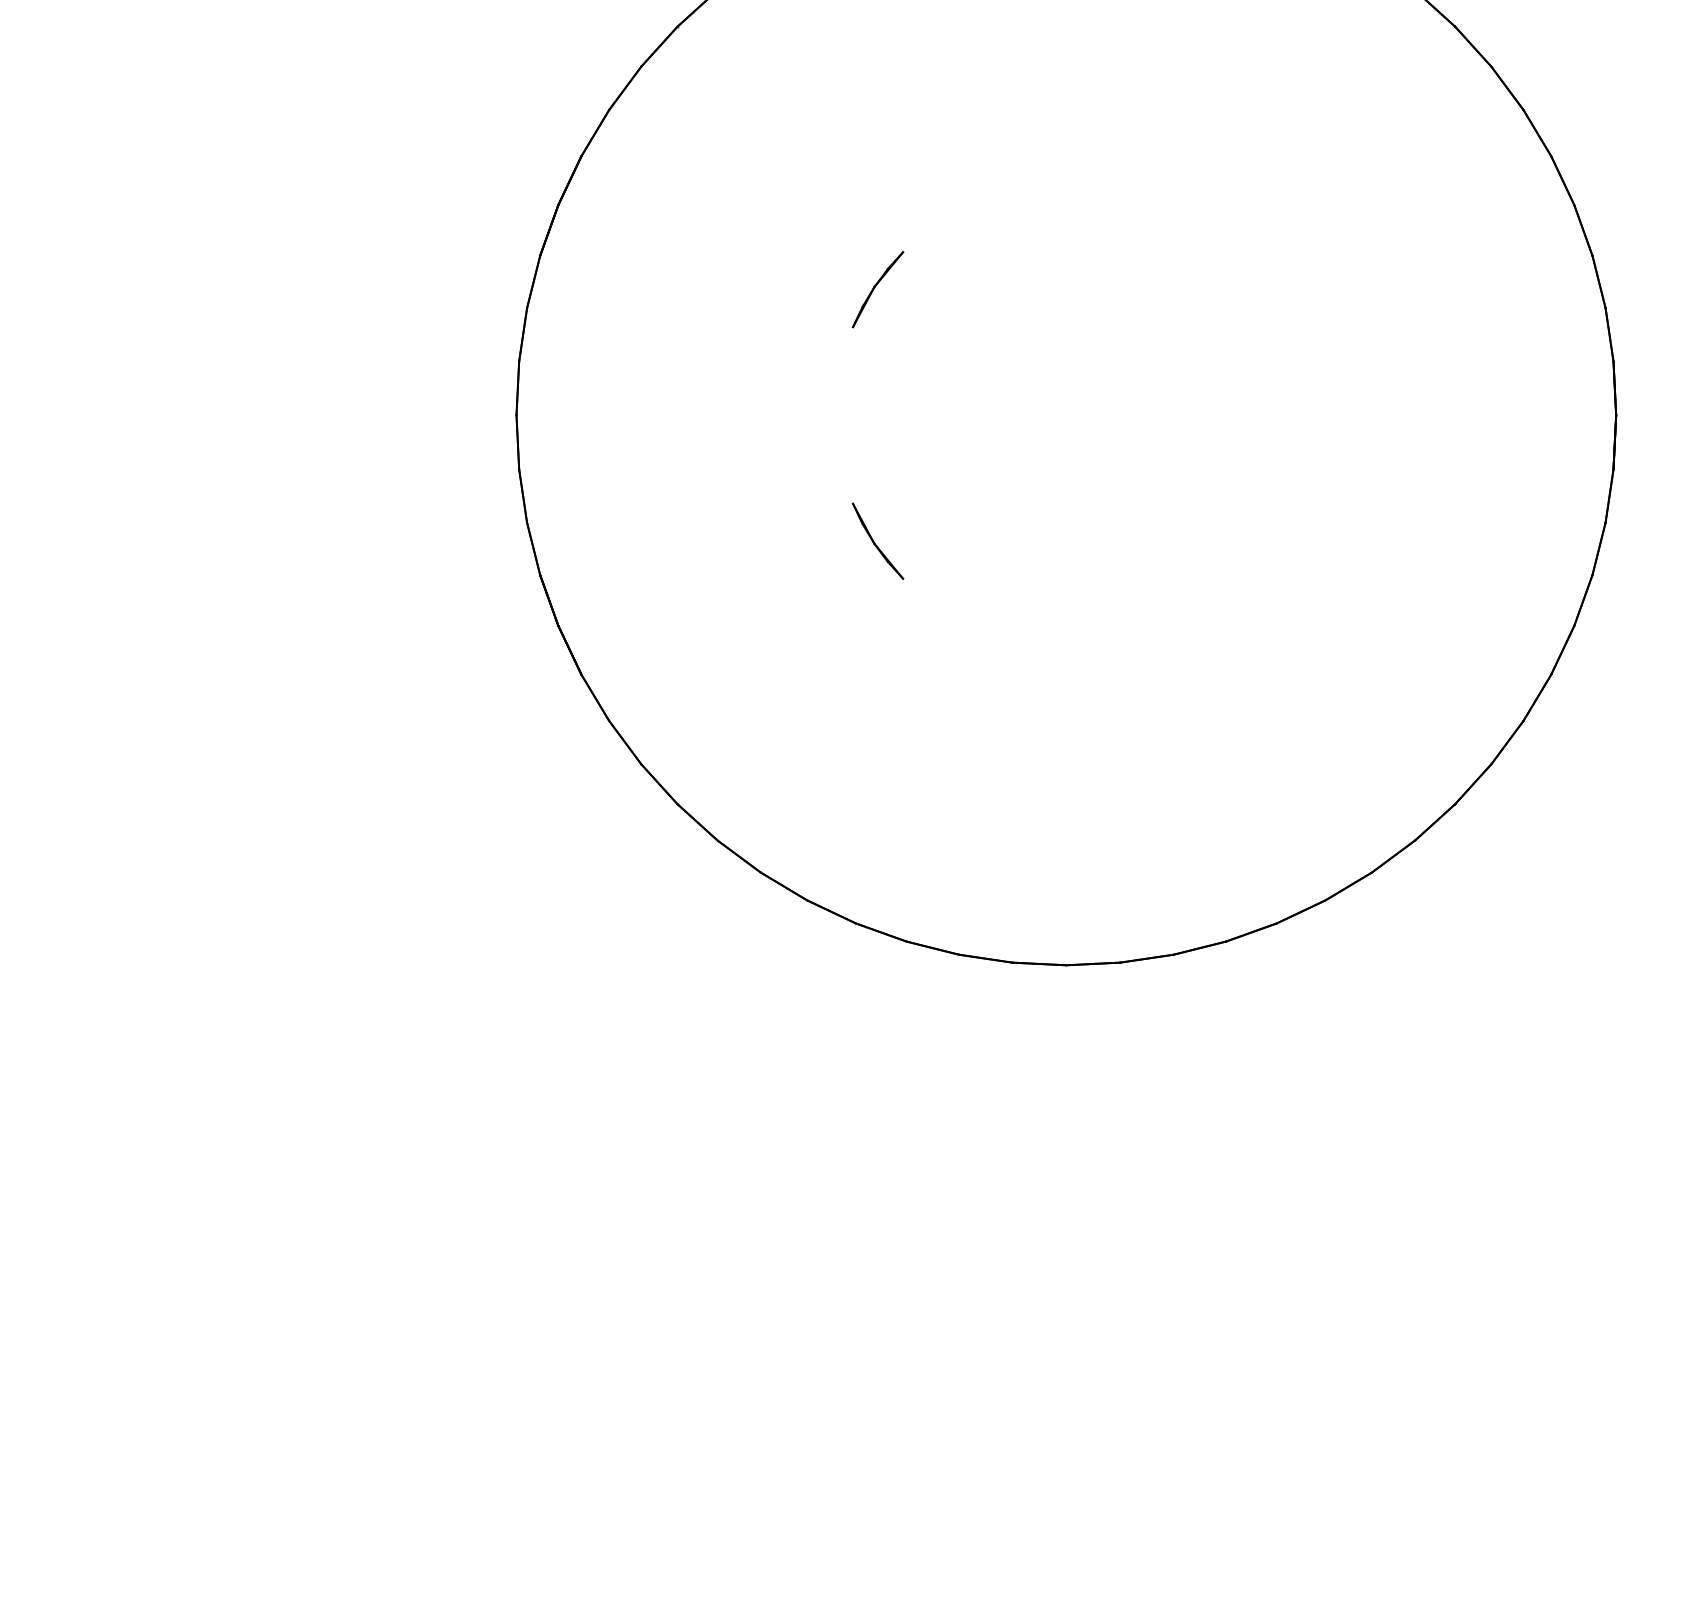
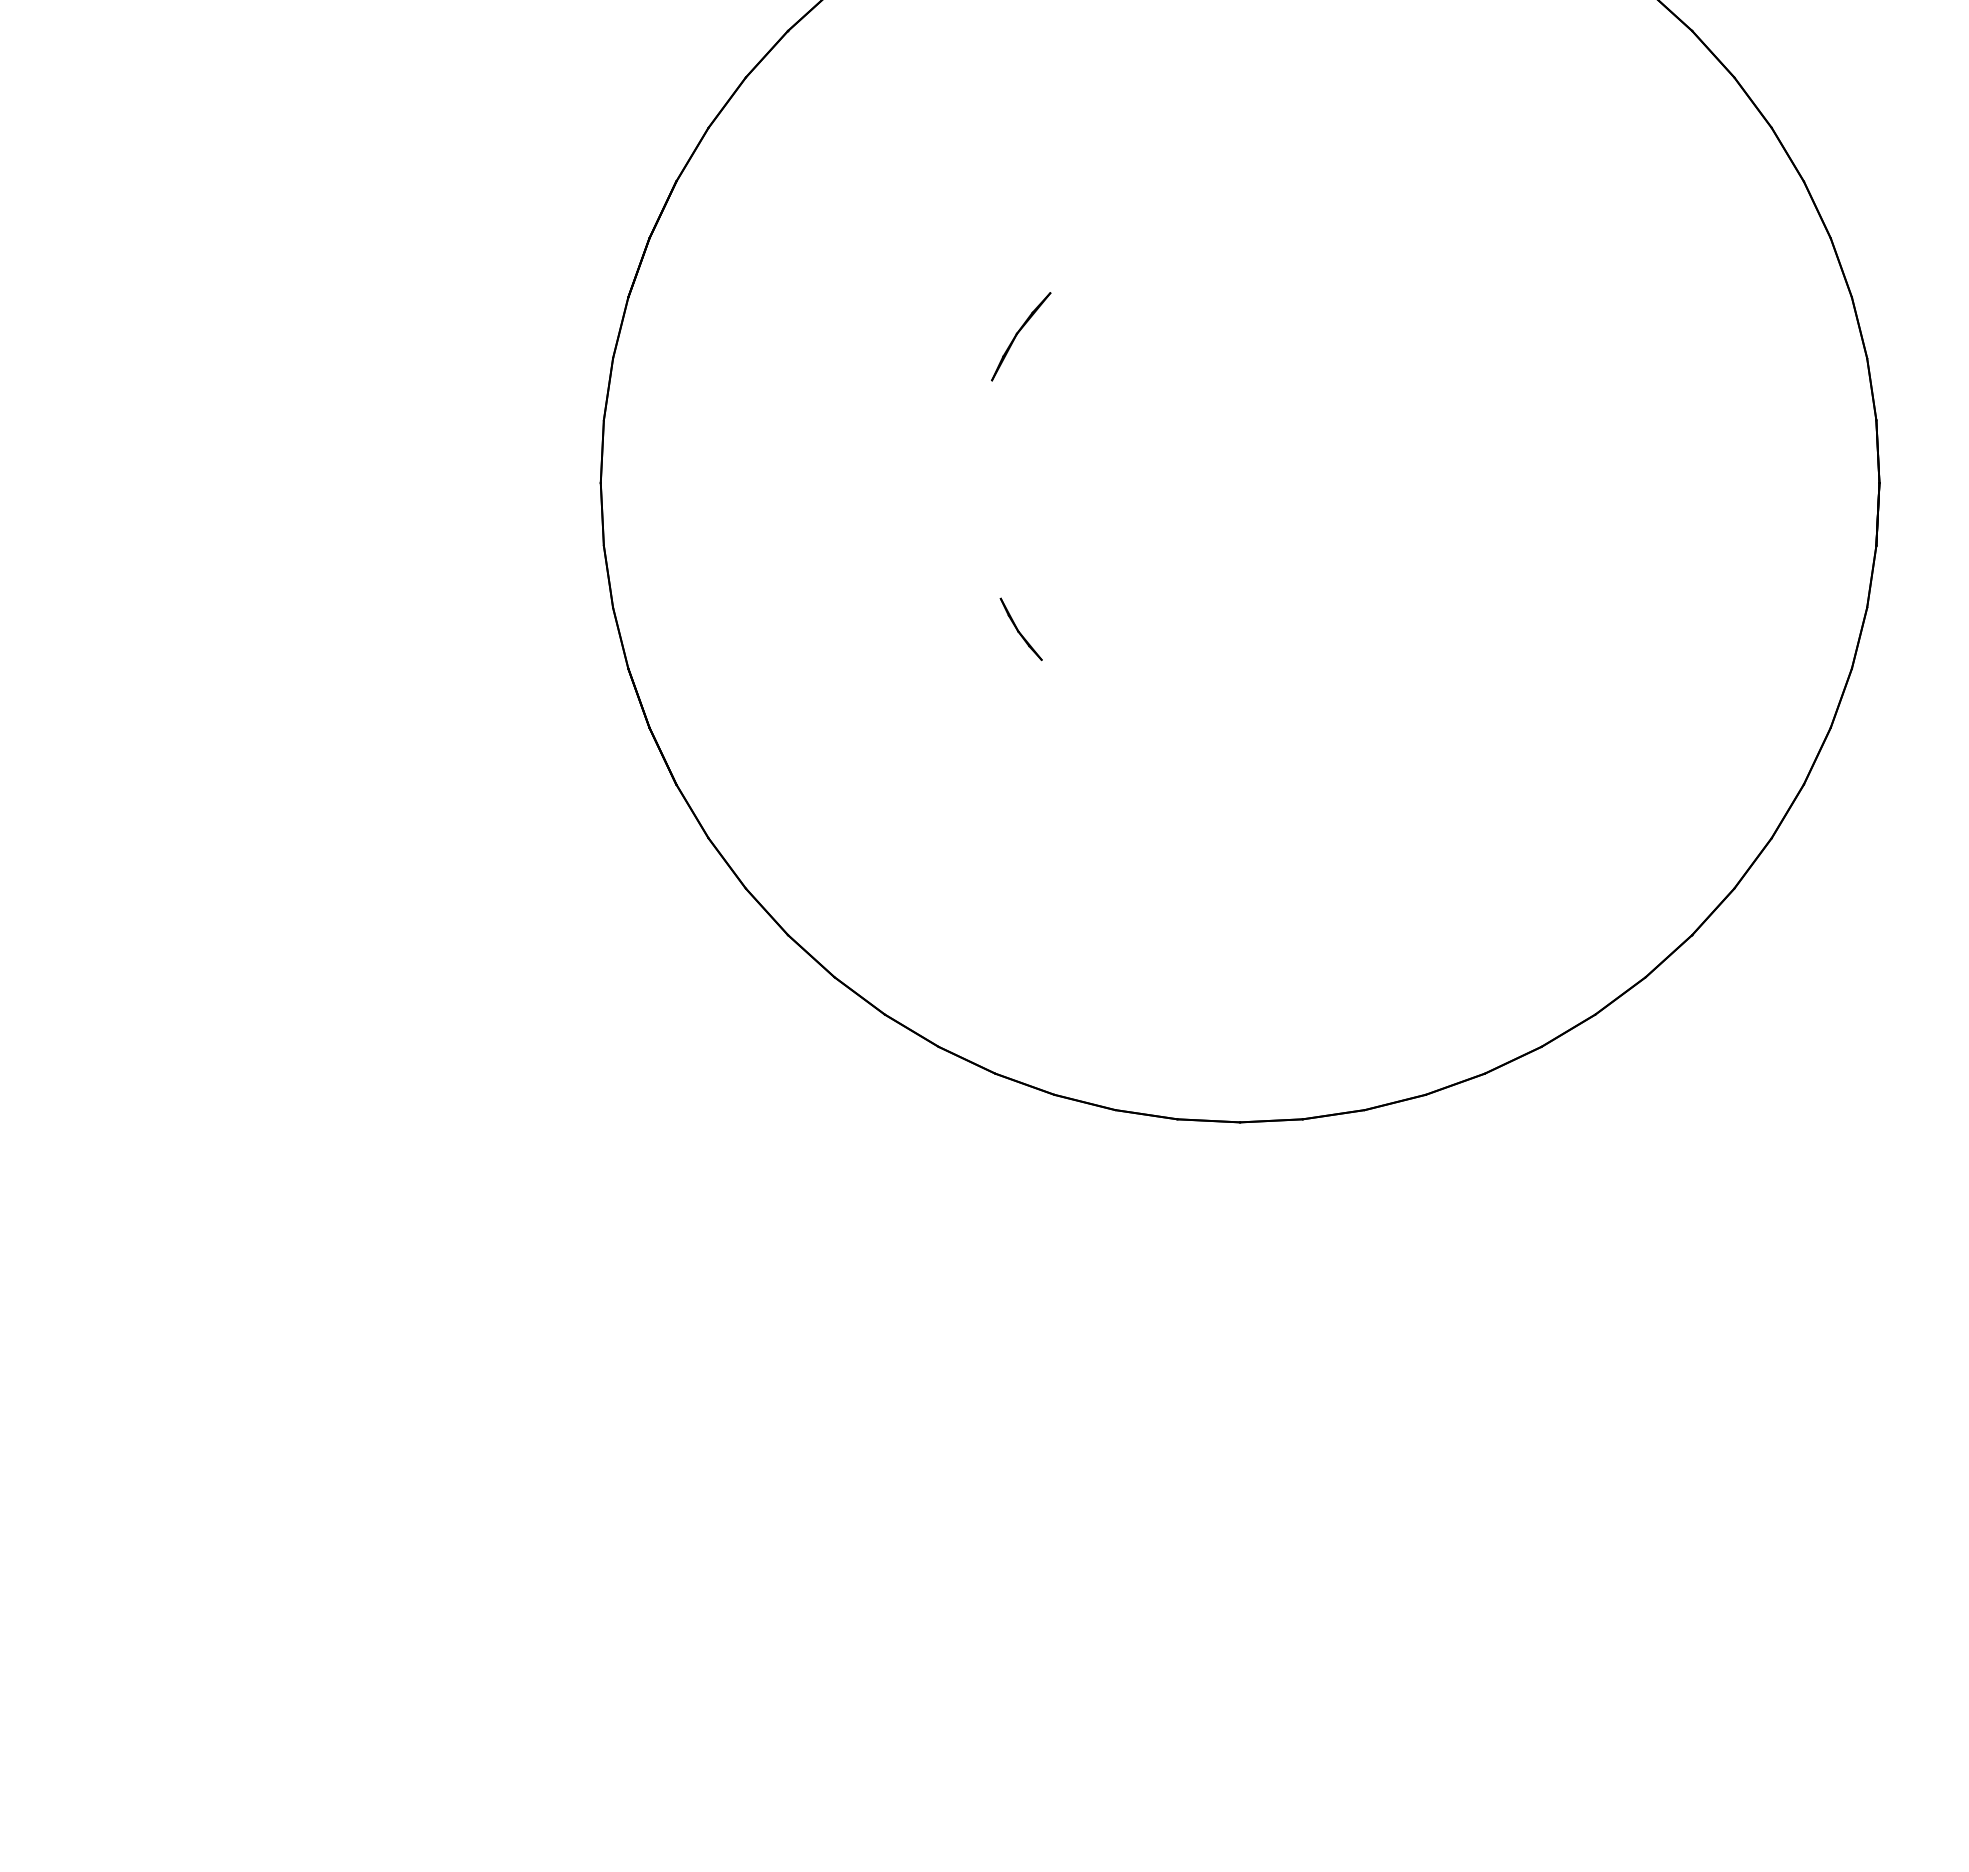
part: (878, 541) -> (1021, 629), size x0.7

